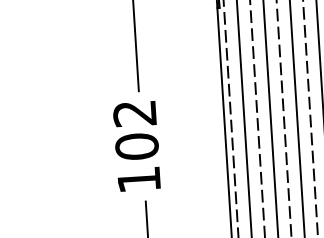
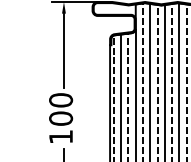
text: (135, 113) -> (61, 100), 102 -> 100

